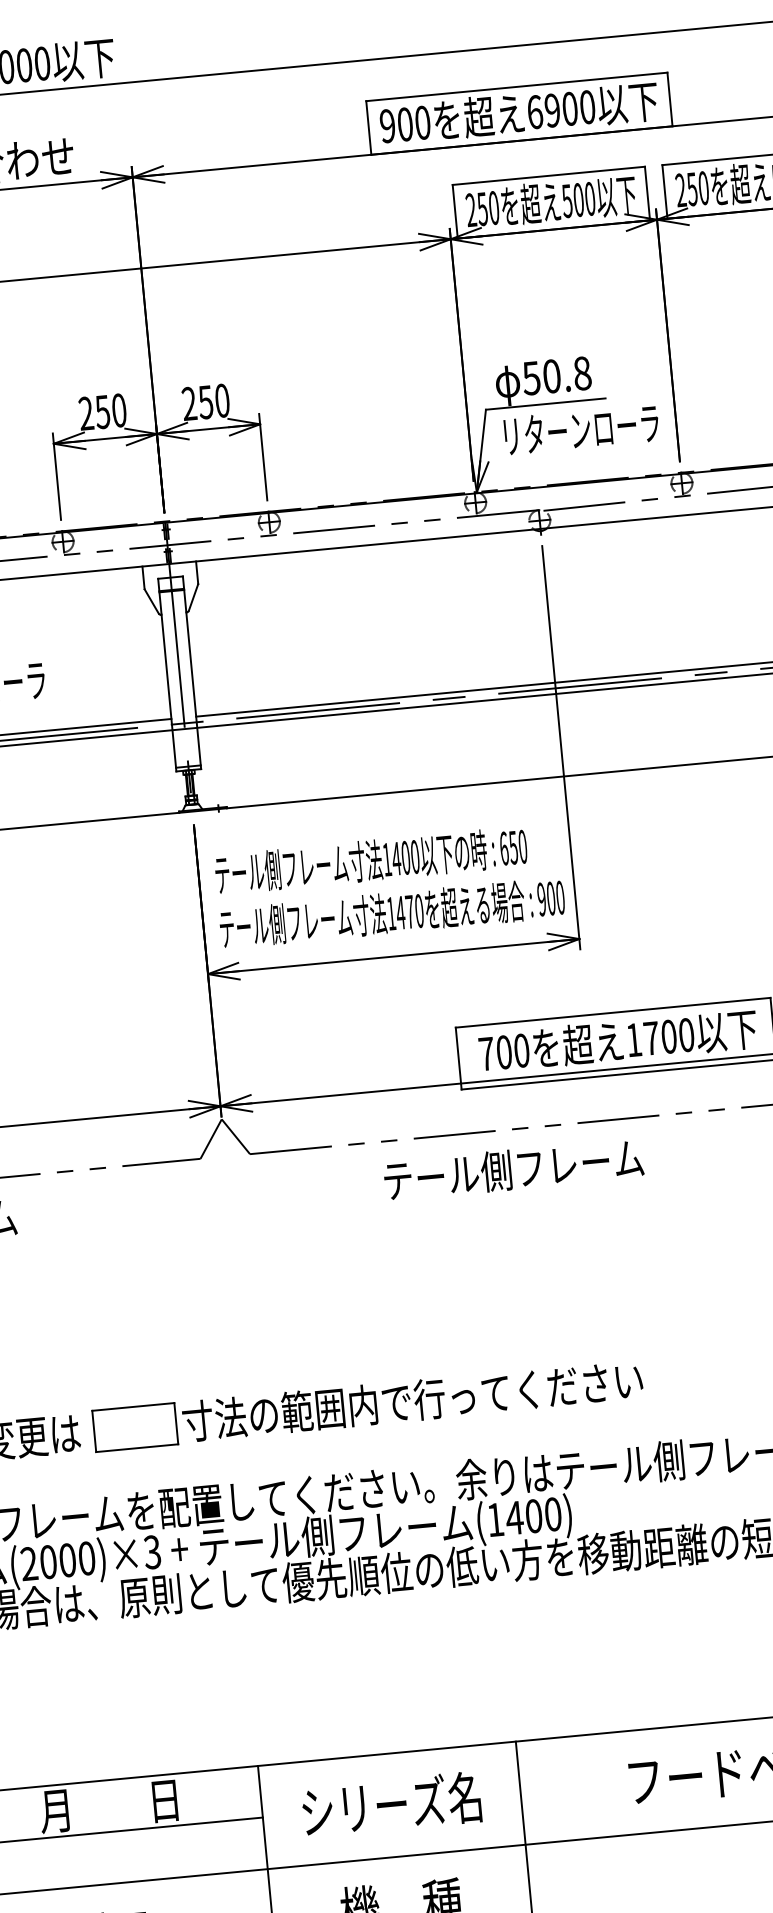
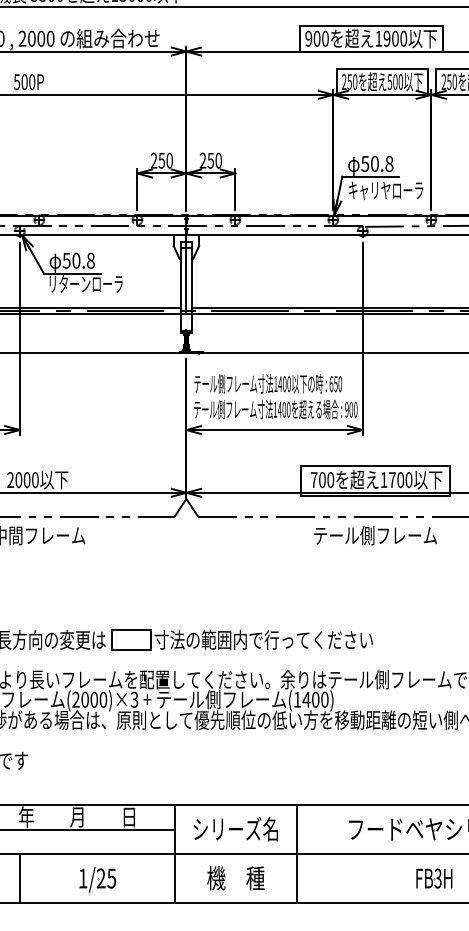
text: (534, 111) -> (378, 38), 6900 -> 1900
text: (545, 433) -> (369, 190), リターンローラ -> キャリヤローラ
text: (410, 911) -> (284, 409), 1470 -> 1400
text: (513, 1169) -> (375, 535), moved

